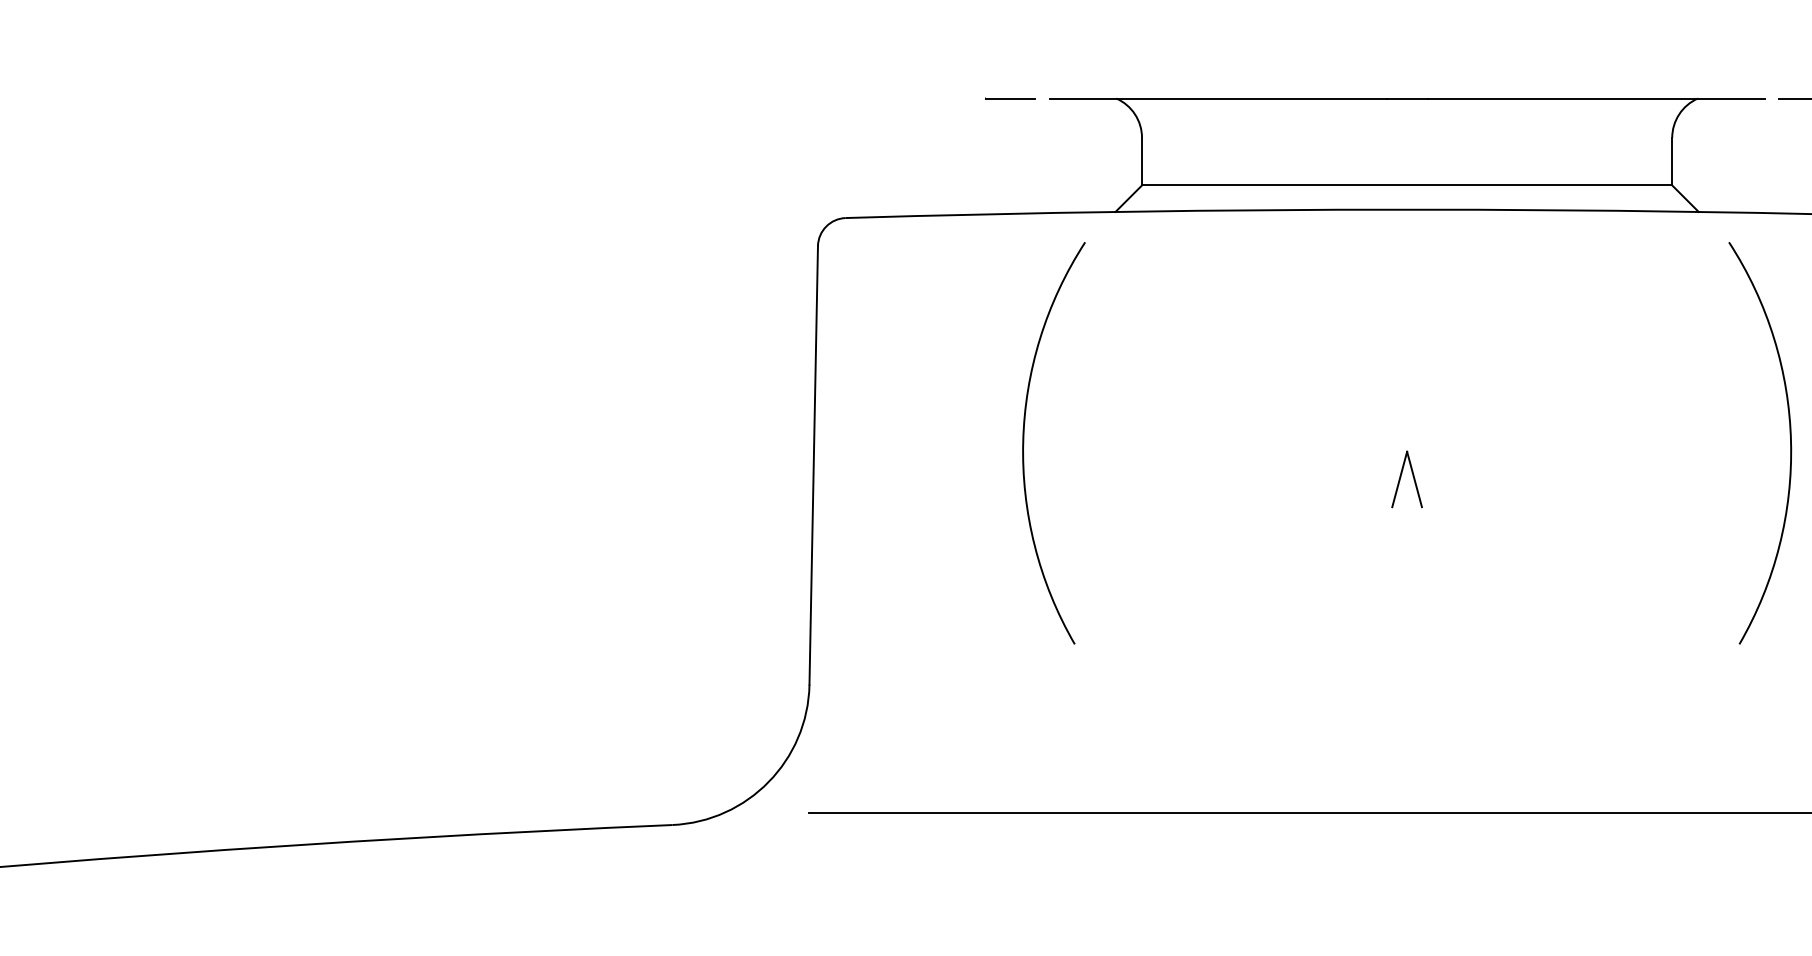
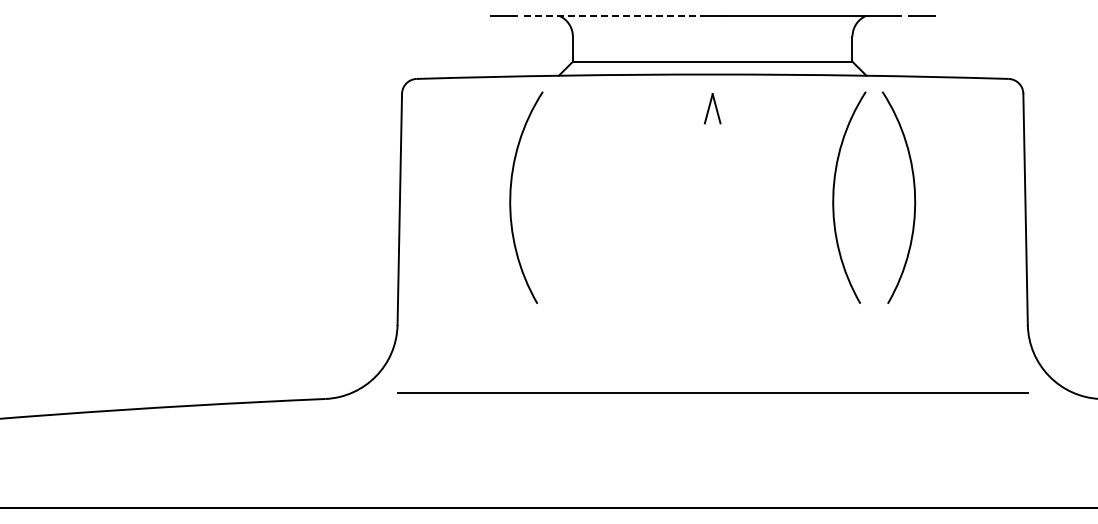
line: (1218, 97) -> (613, 15), solid -> dashed
arc: (1638, 442) -> (834, 197), added
part: (1406, 478) -> (712, 108), moved

